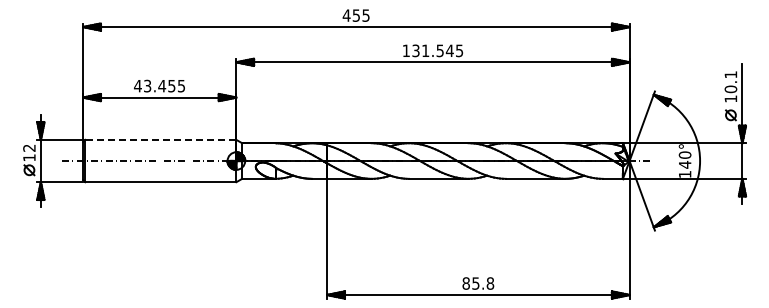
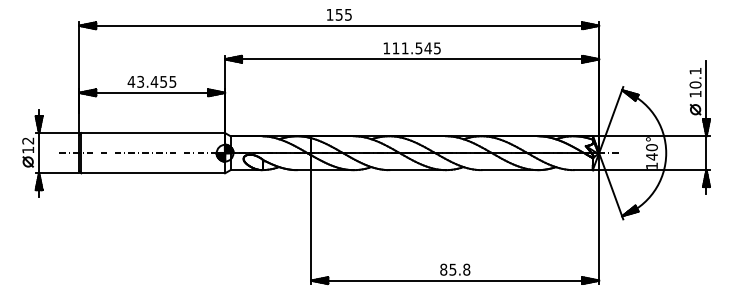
text: (346, 15) -> (329, 14), 455 -> 155
text: (415, 50) -> (395, 48), 131.545 -> 111.545
line: (160, 139) -> (152, 132), dashed -> solid

